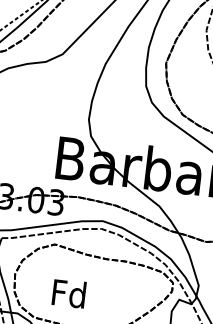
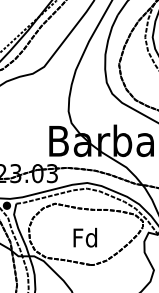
text: (68, 293) -> (84, 237), moved

